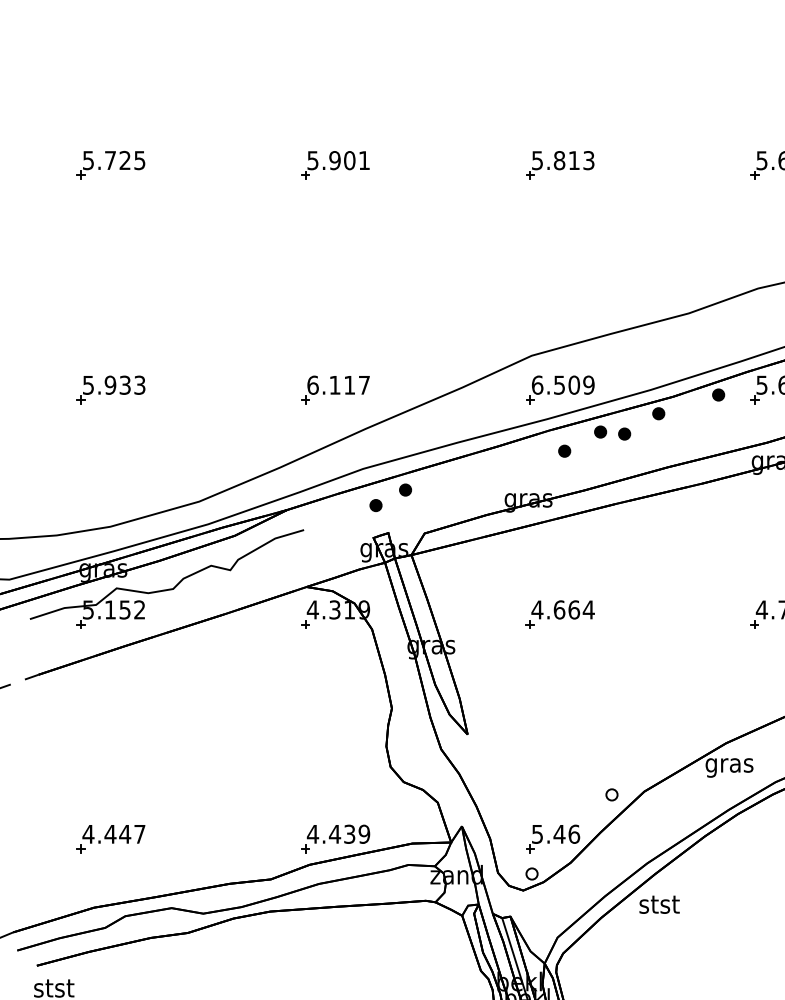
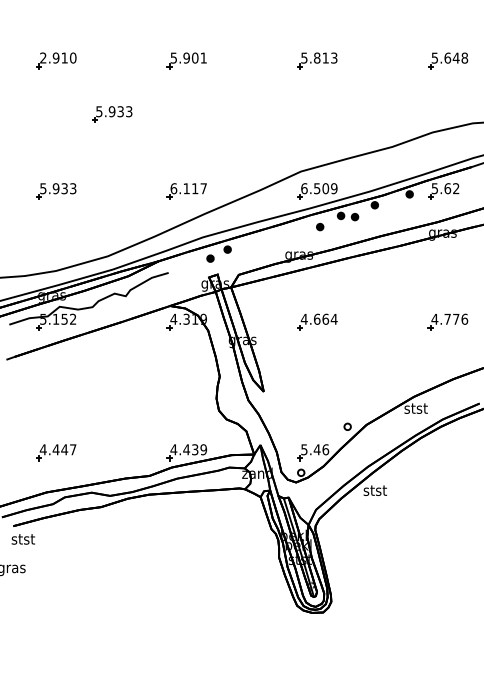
text: (114, 159) -> (58, 57), 5.725 -> 2.910
part: (207, 257) -> (112, 114), added
text: (728, 765) -> (415, 409), gras -> stst

